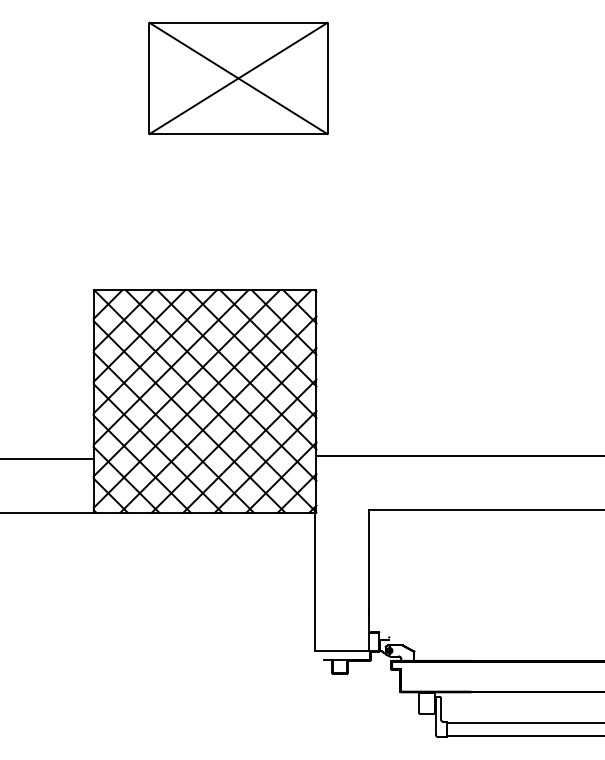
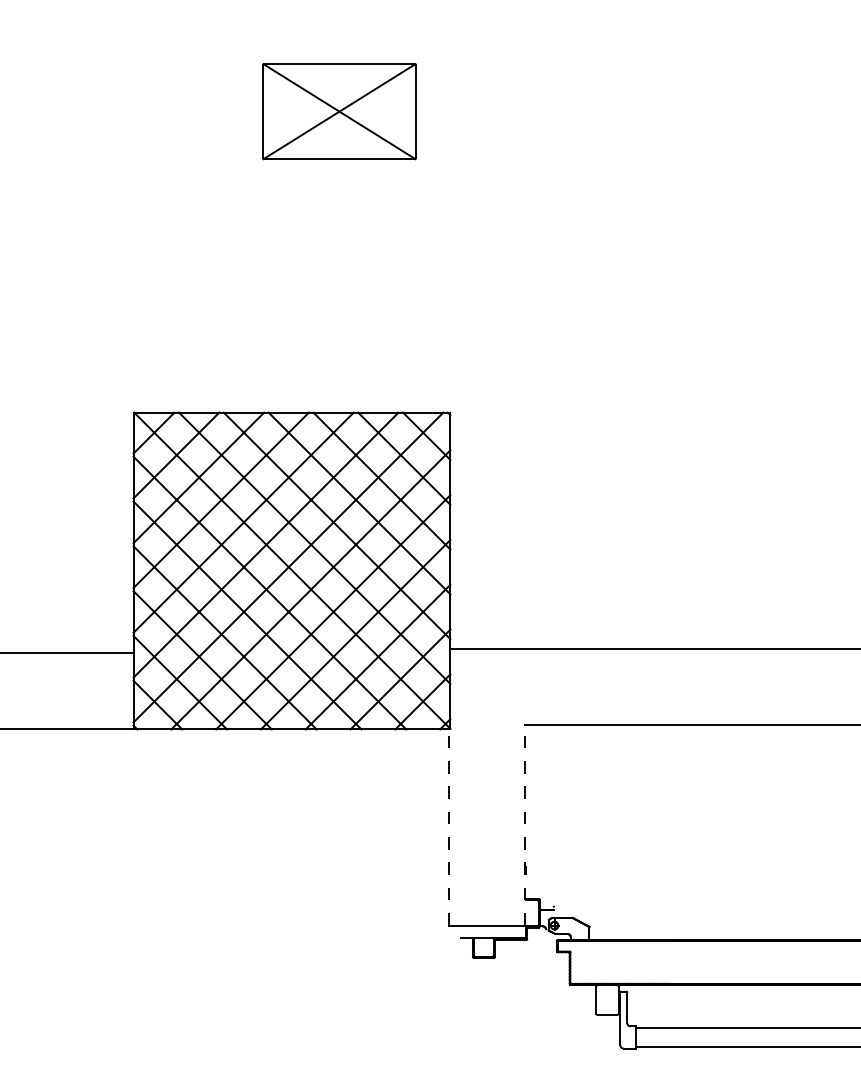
part: (238, 78) -> (339, 111), size x0.6
line: (315, 580) -> (448, 825), solid -> dashed
line: (368, 580) -> (524, 825), solid -> dashed

